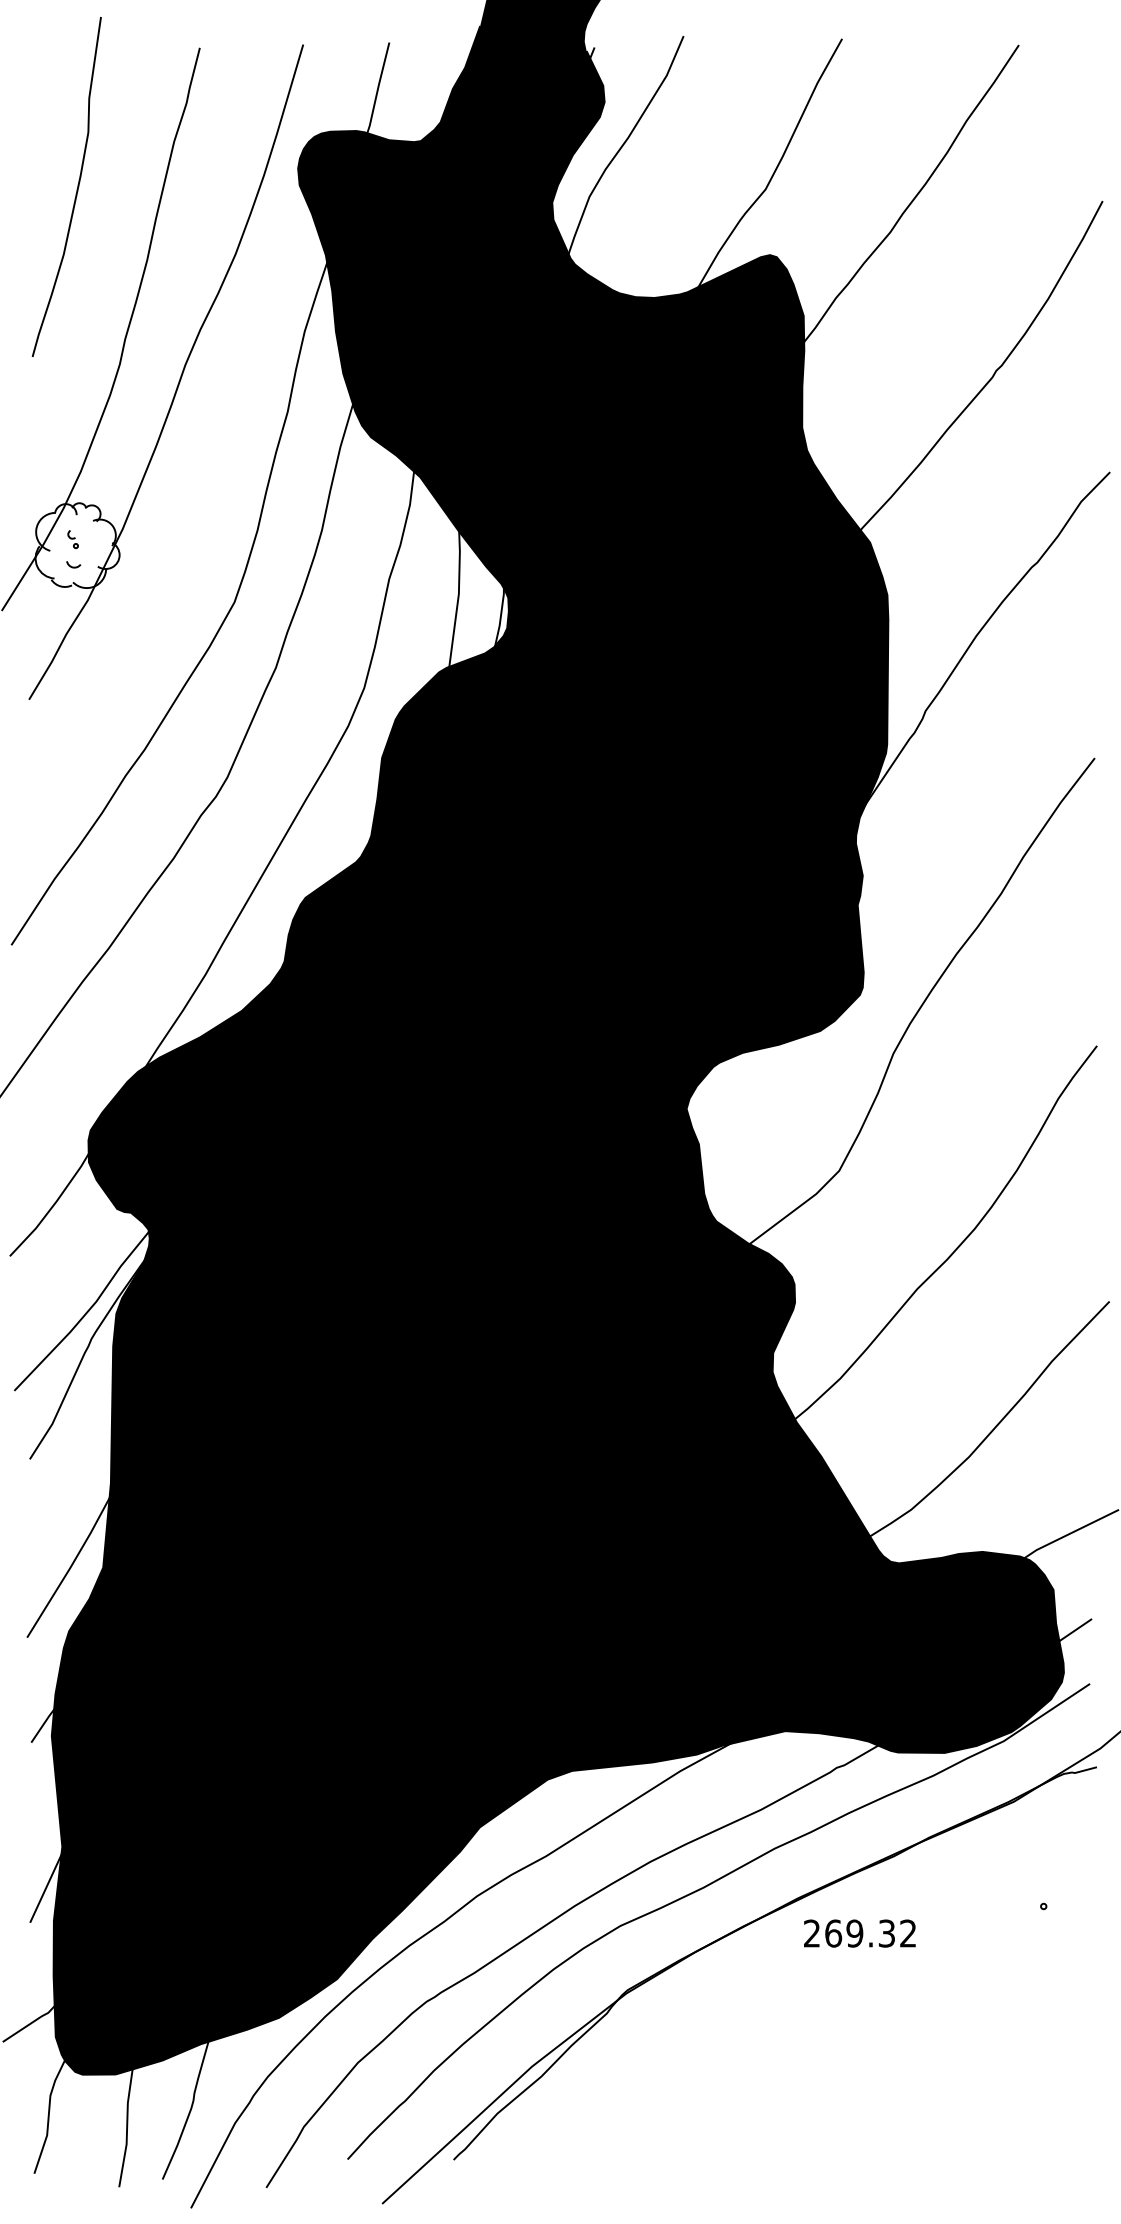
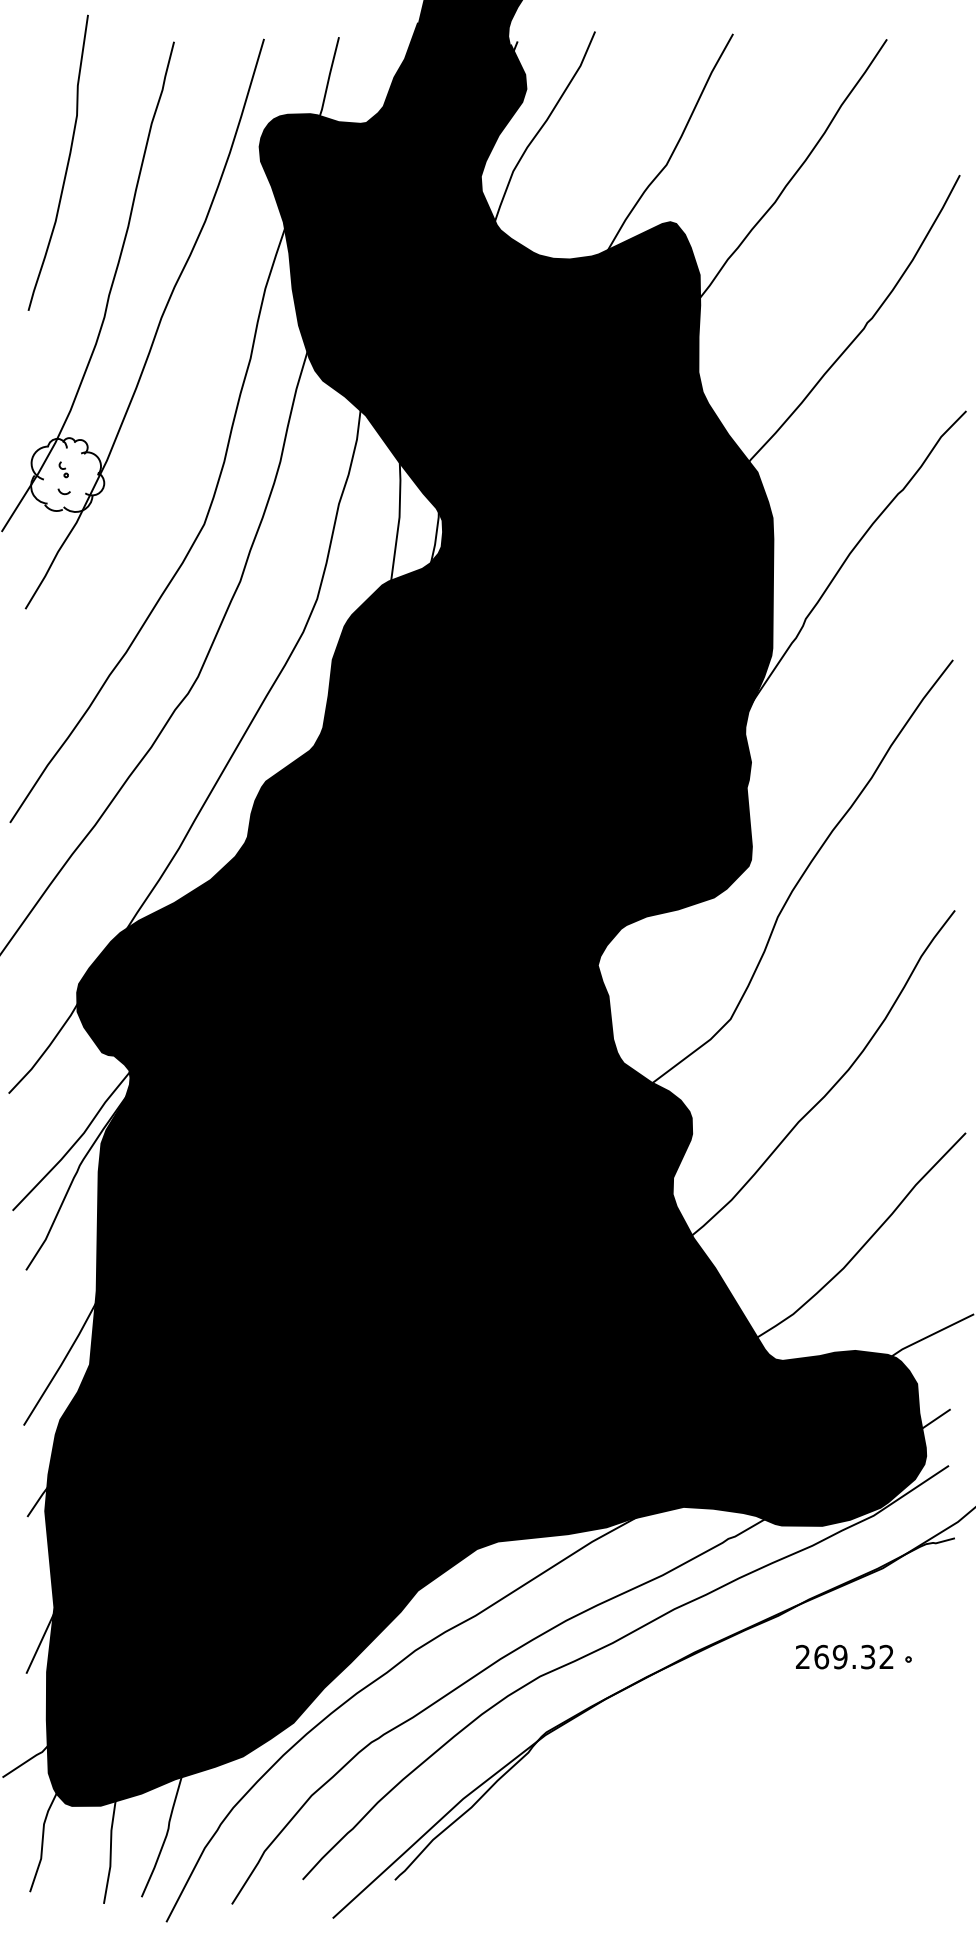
text: (859, 1932) -> (844, 1656), moved

